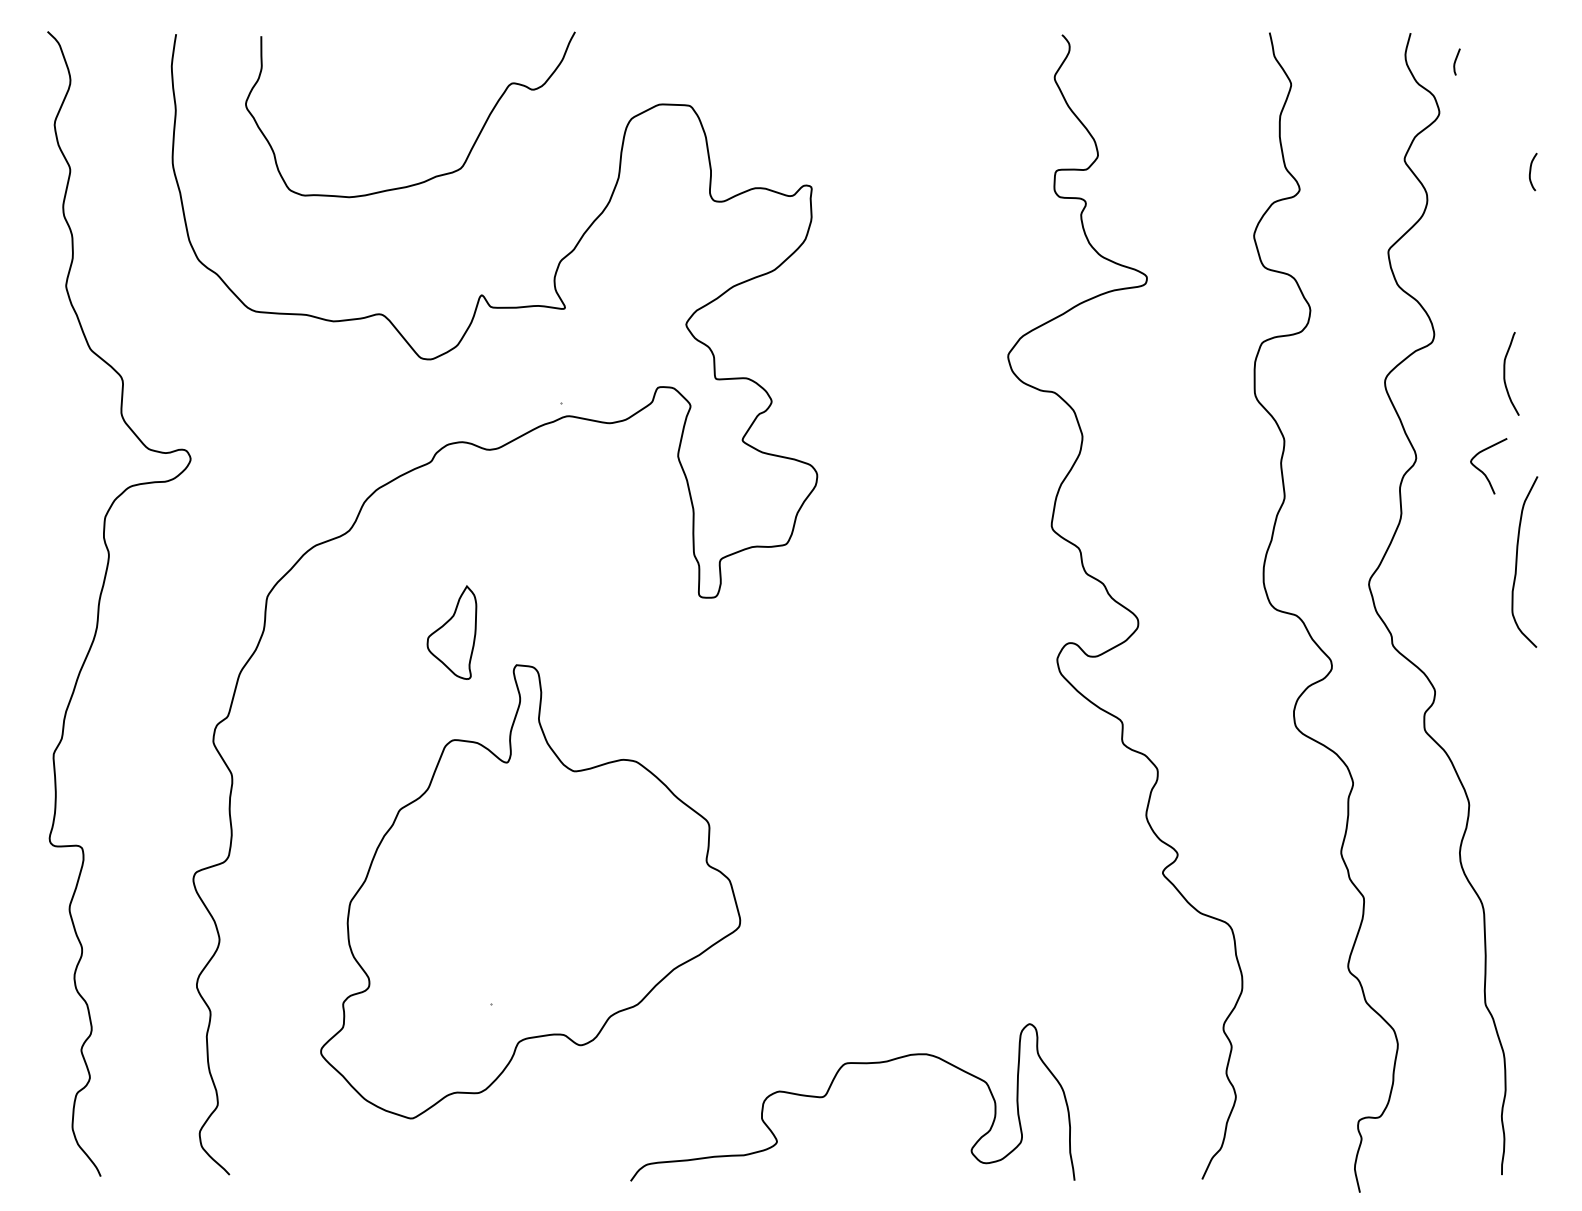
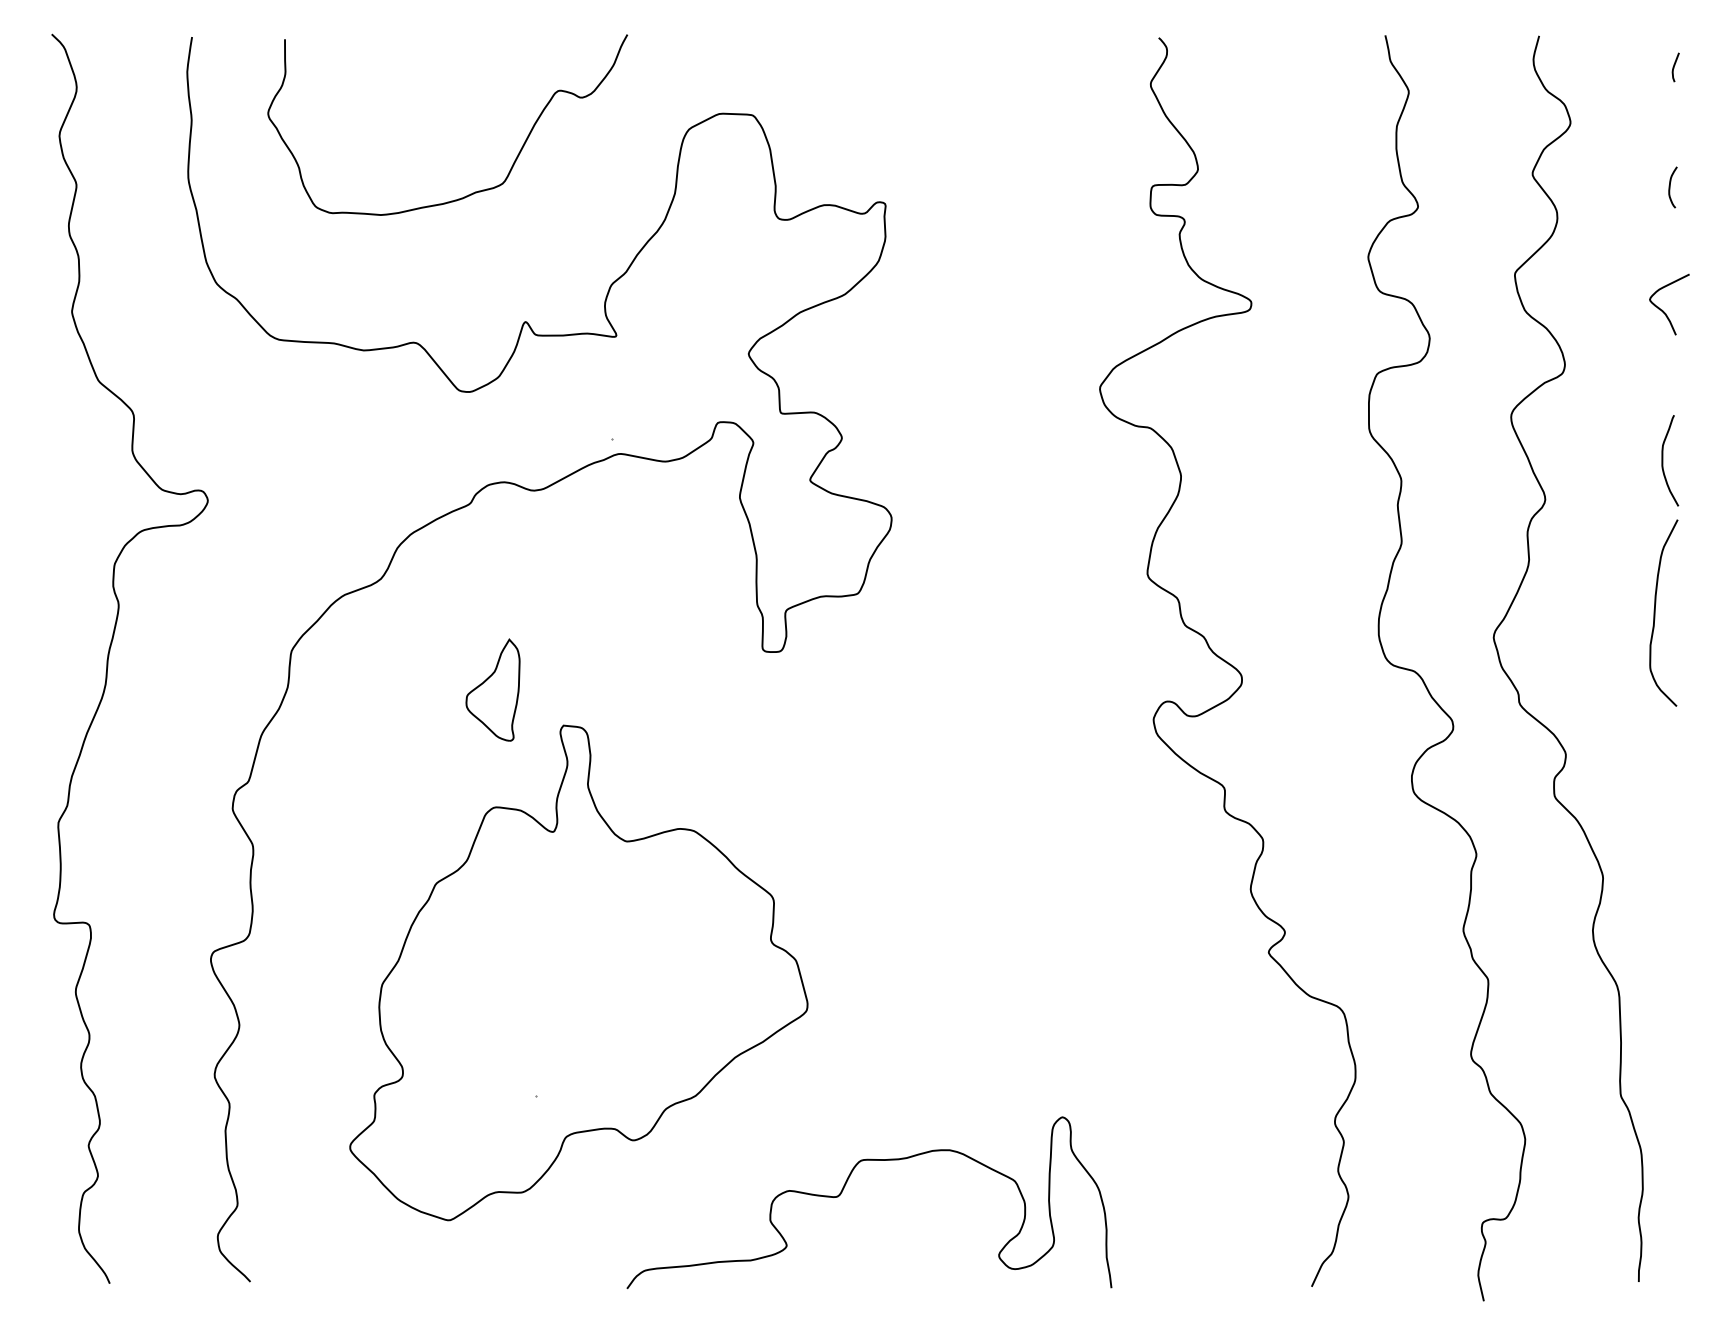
curve: (1455, 62) -> (1674, 67), moved
curve: (1505, 373) -> (1663, 460), moved
curve: (1483, 471) -> (1663, 310), moved
curve: (829, 1091) -> (843, 1190), moved

